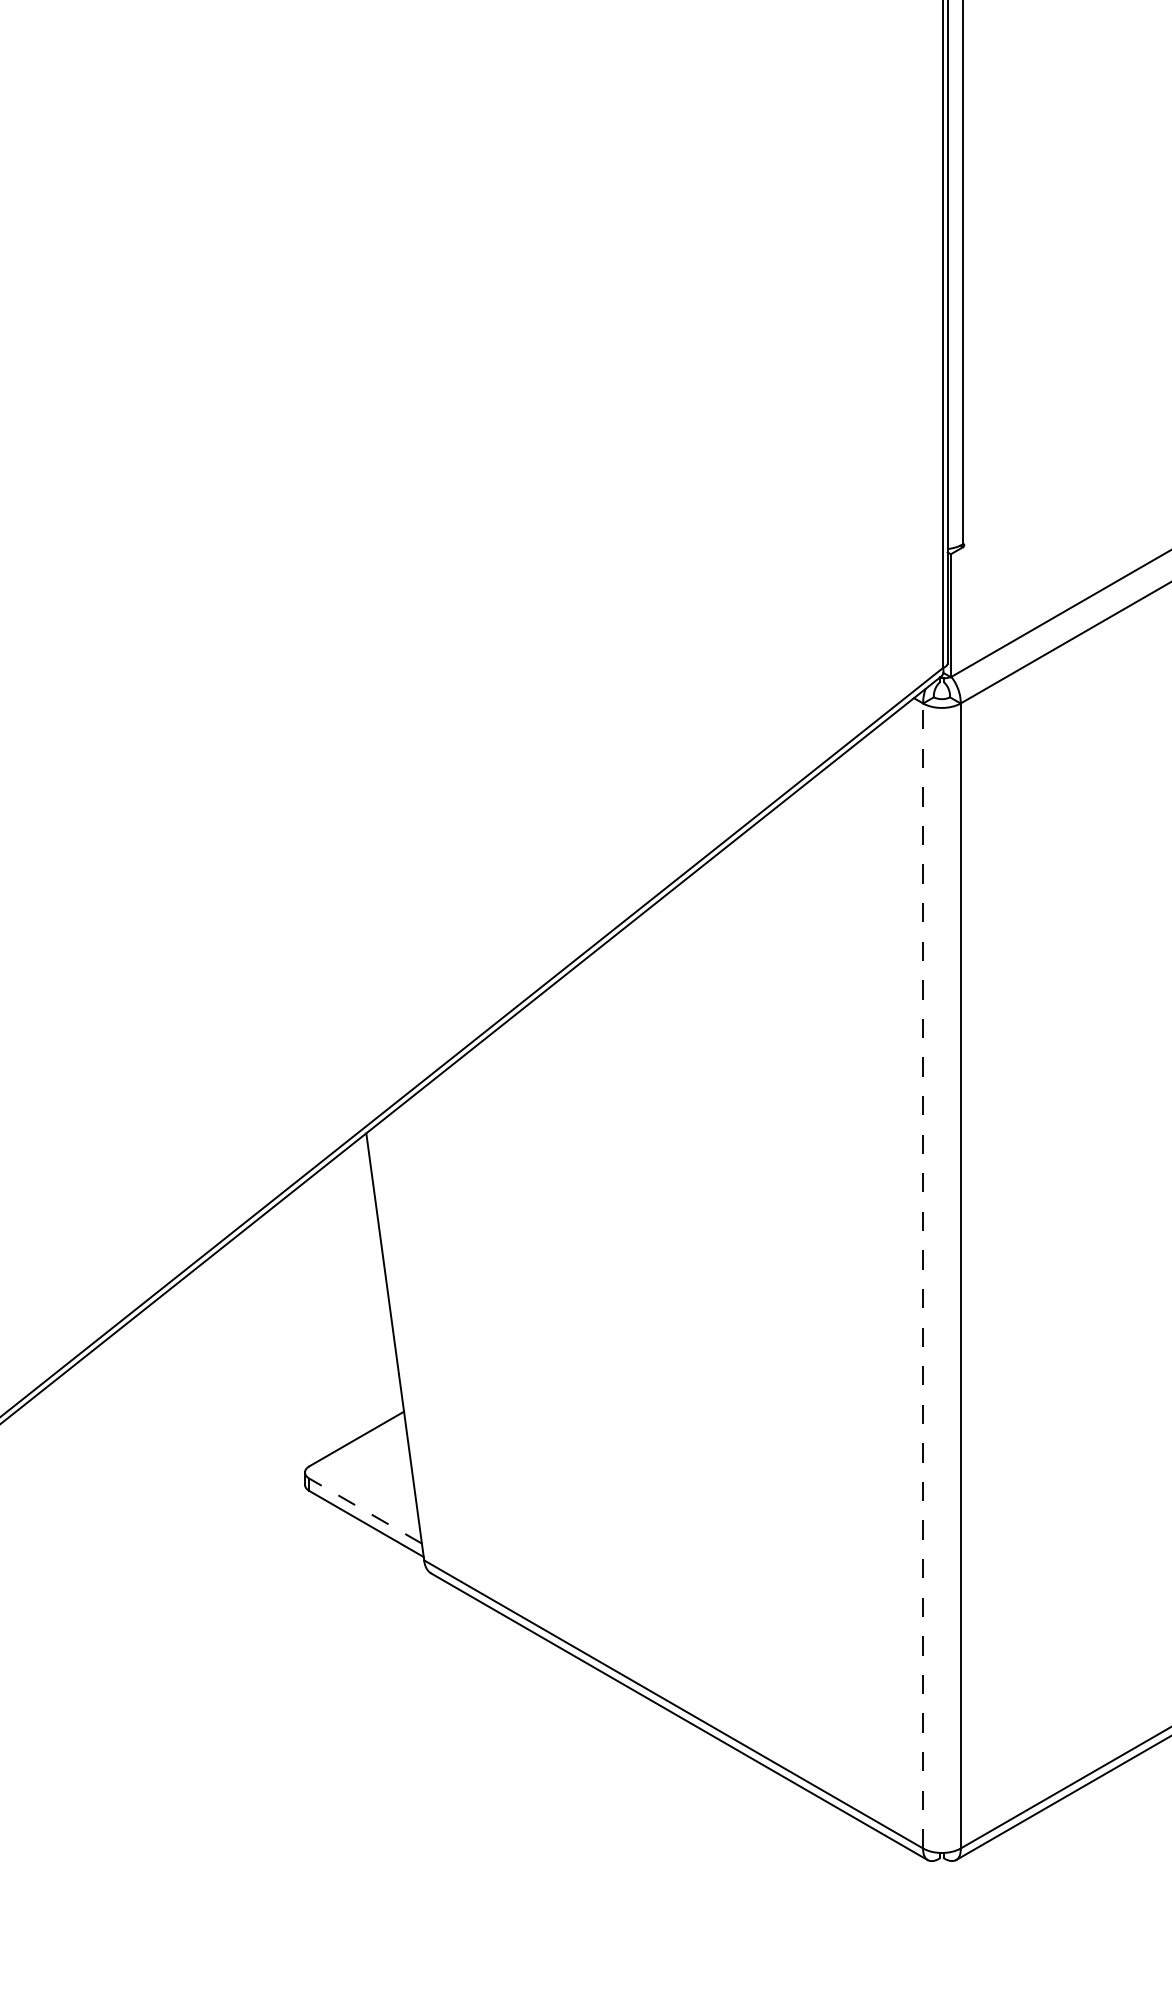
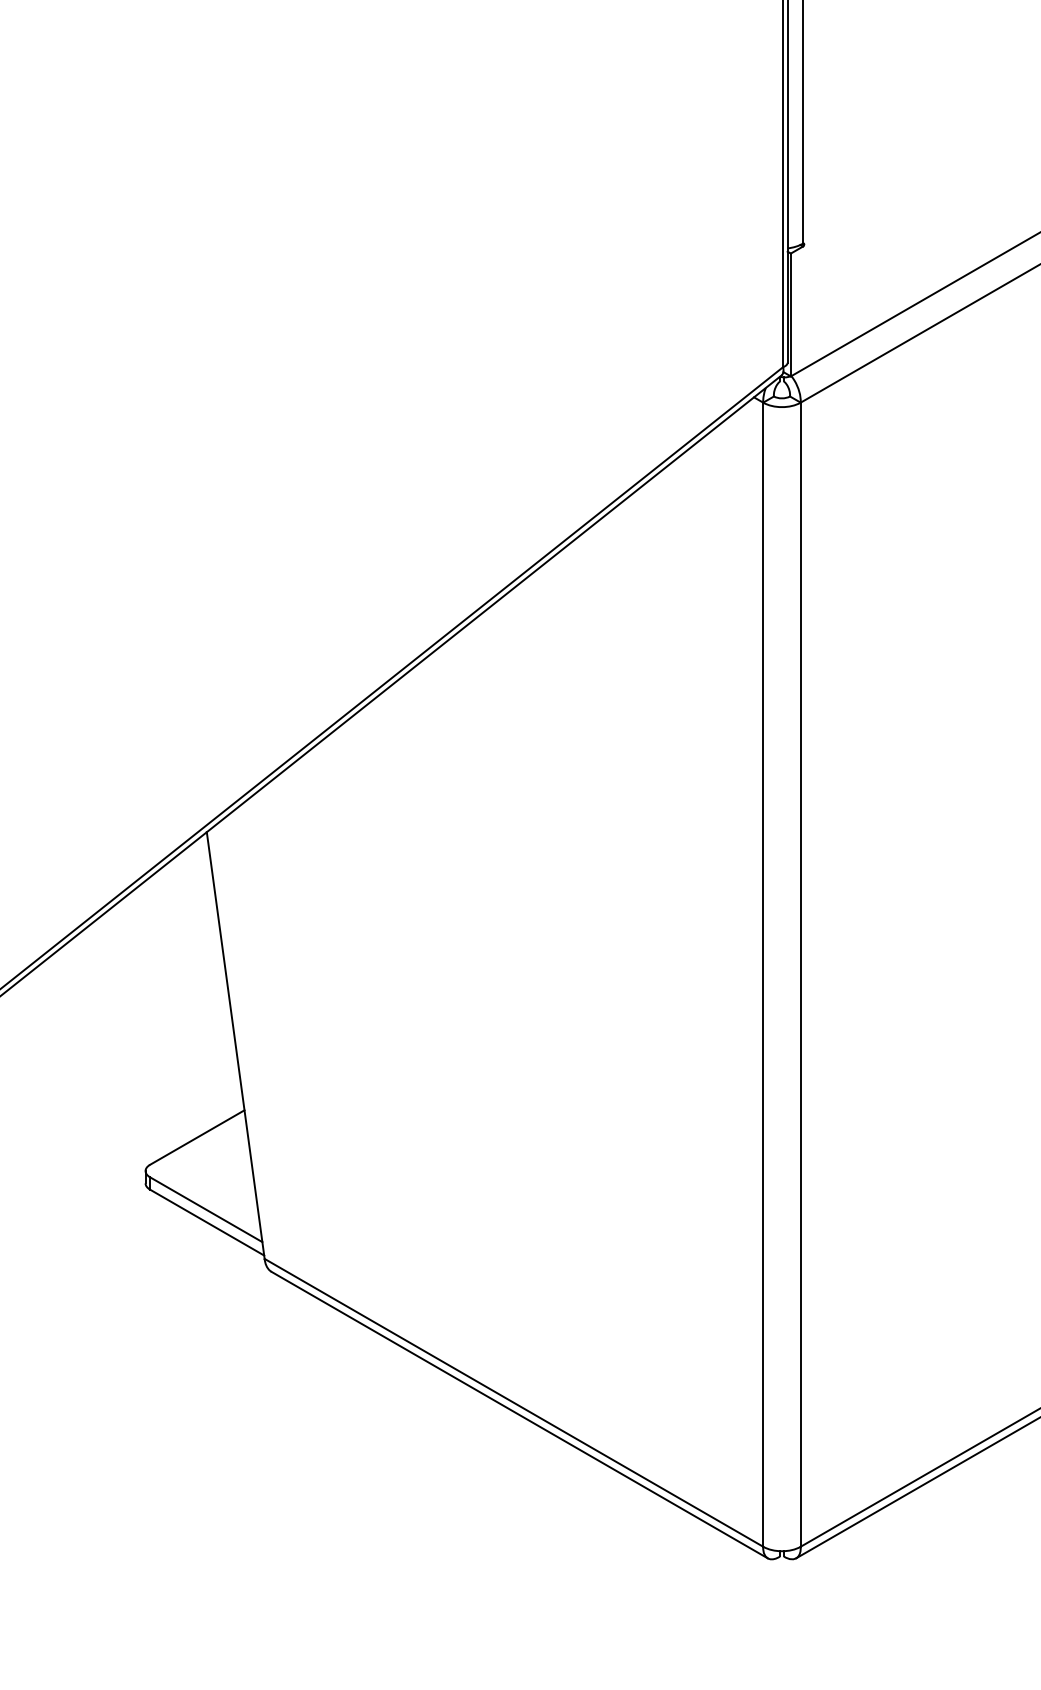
line: (923, 1276) -> (763, 975), dashed -> solid
line: (365, 1511) -> (206, 1210), dashed -> solid

